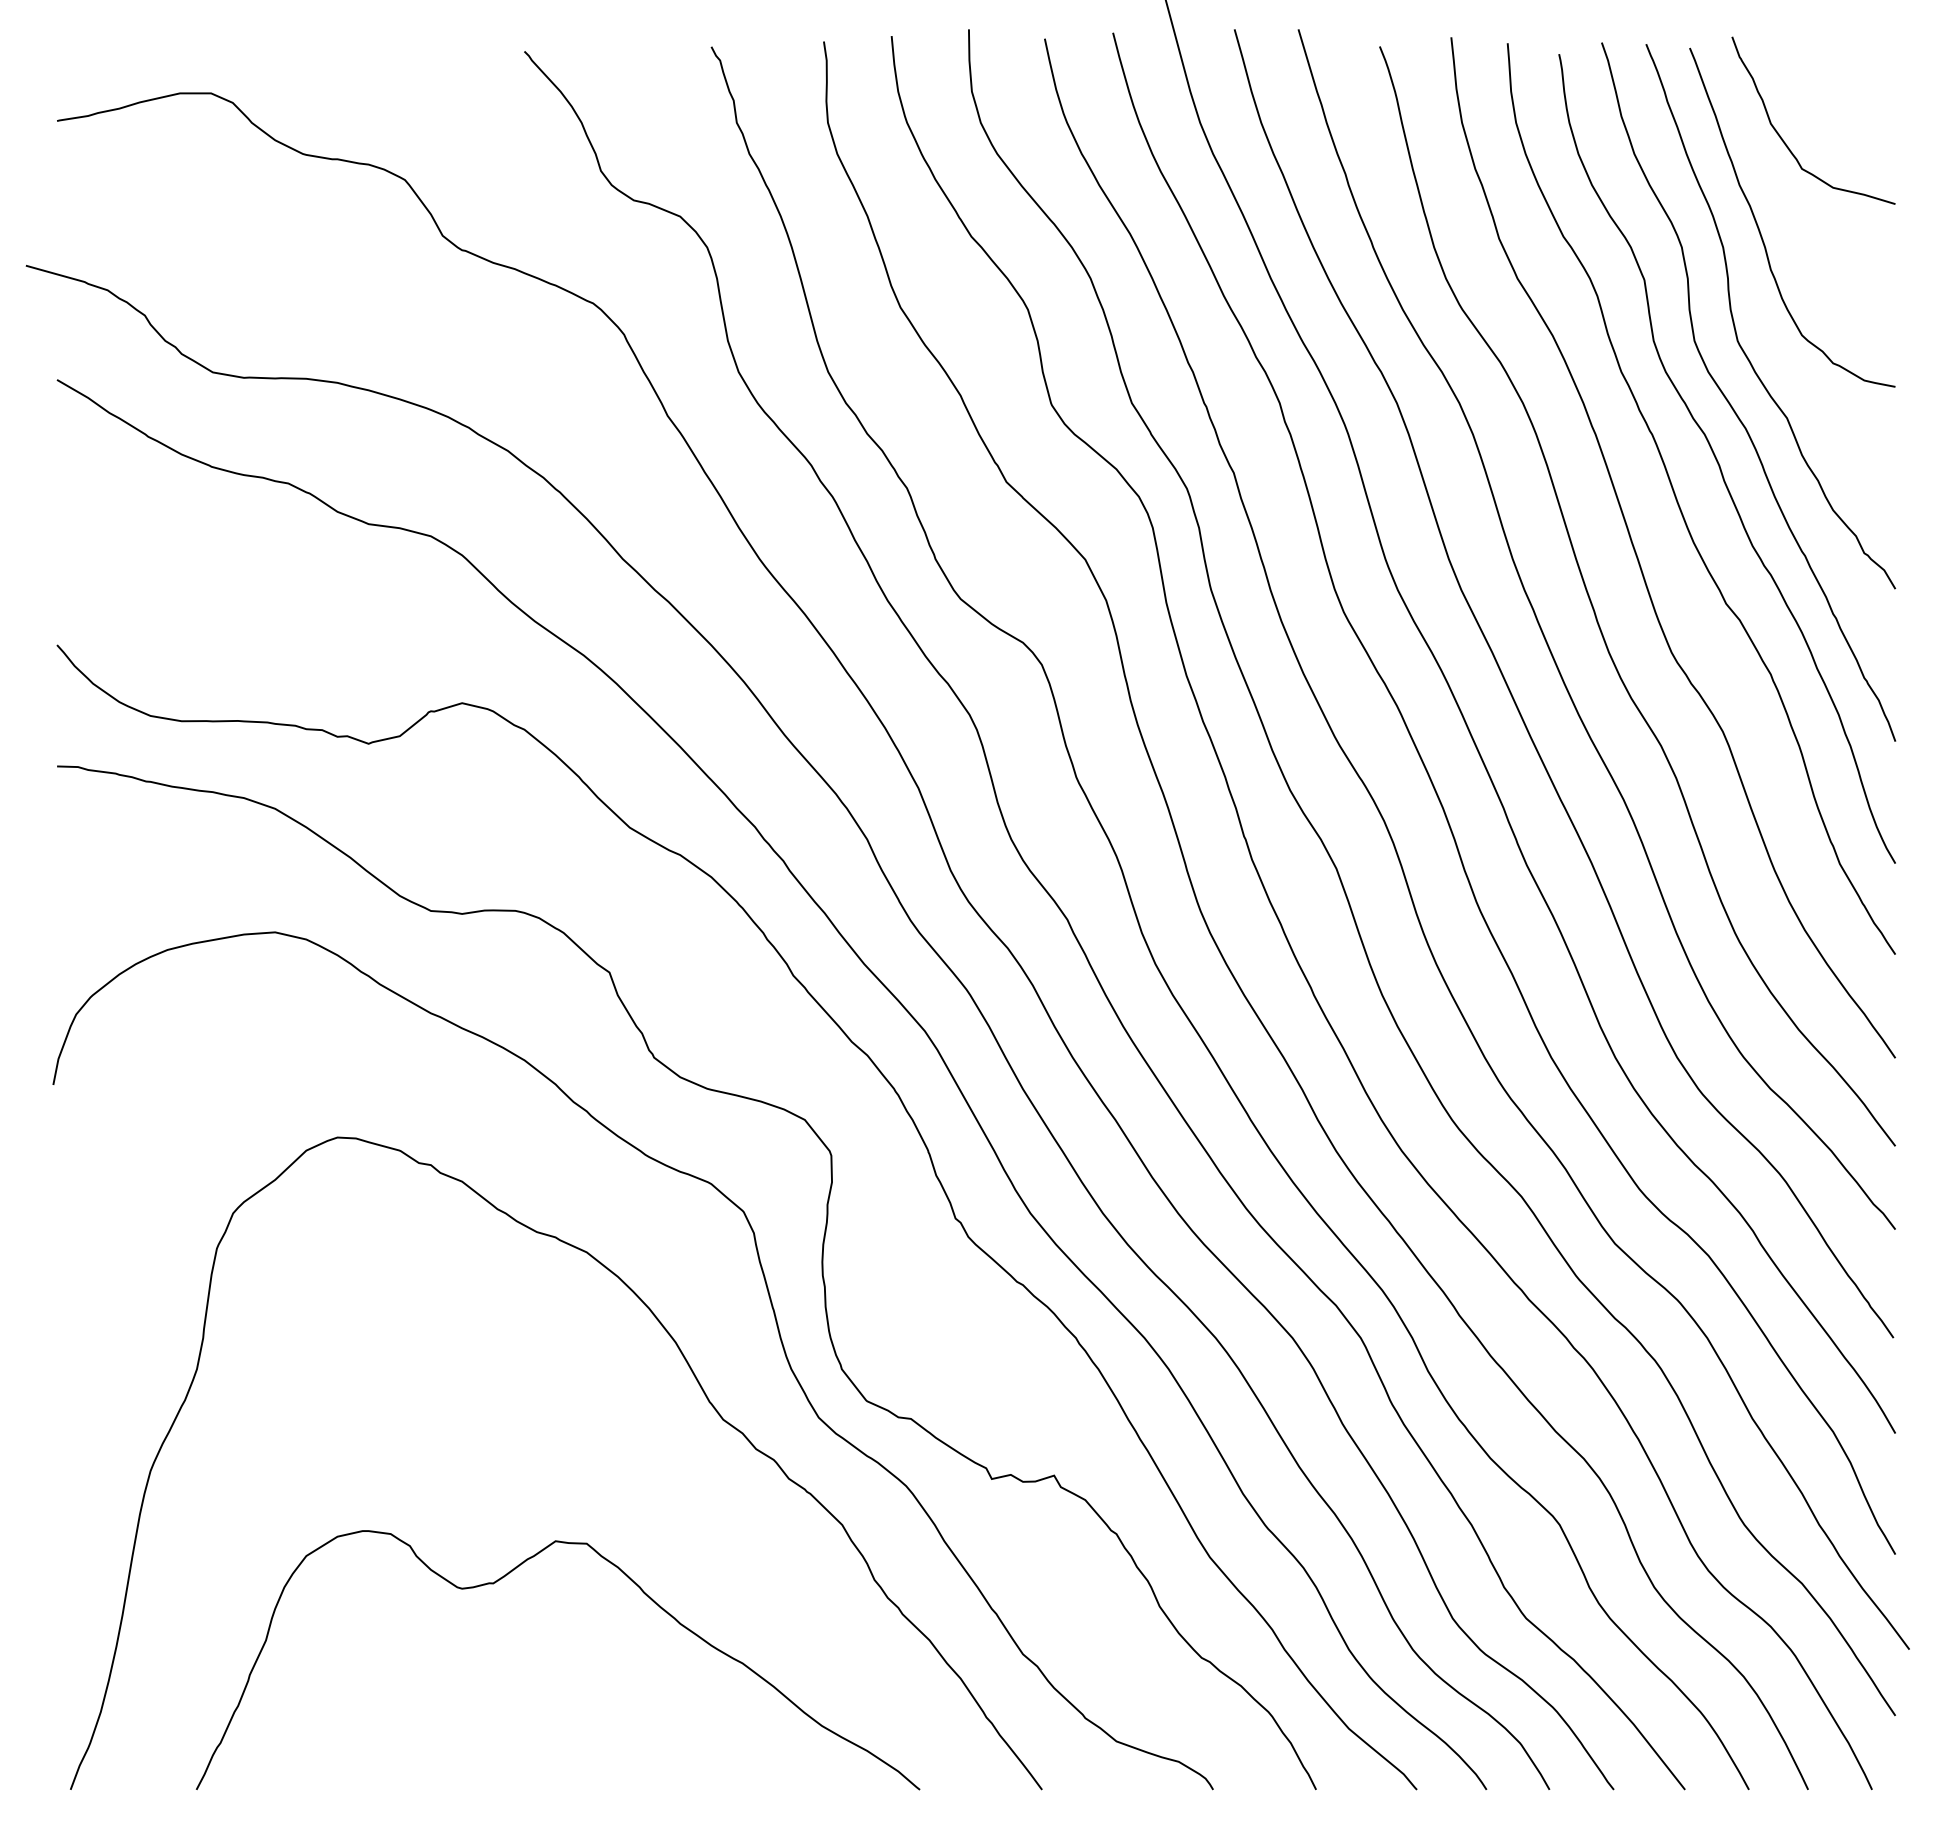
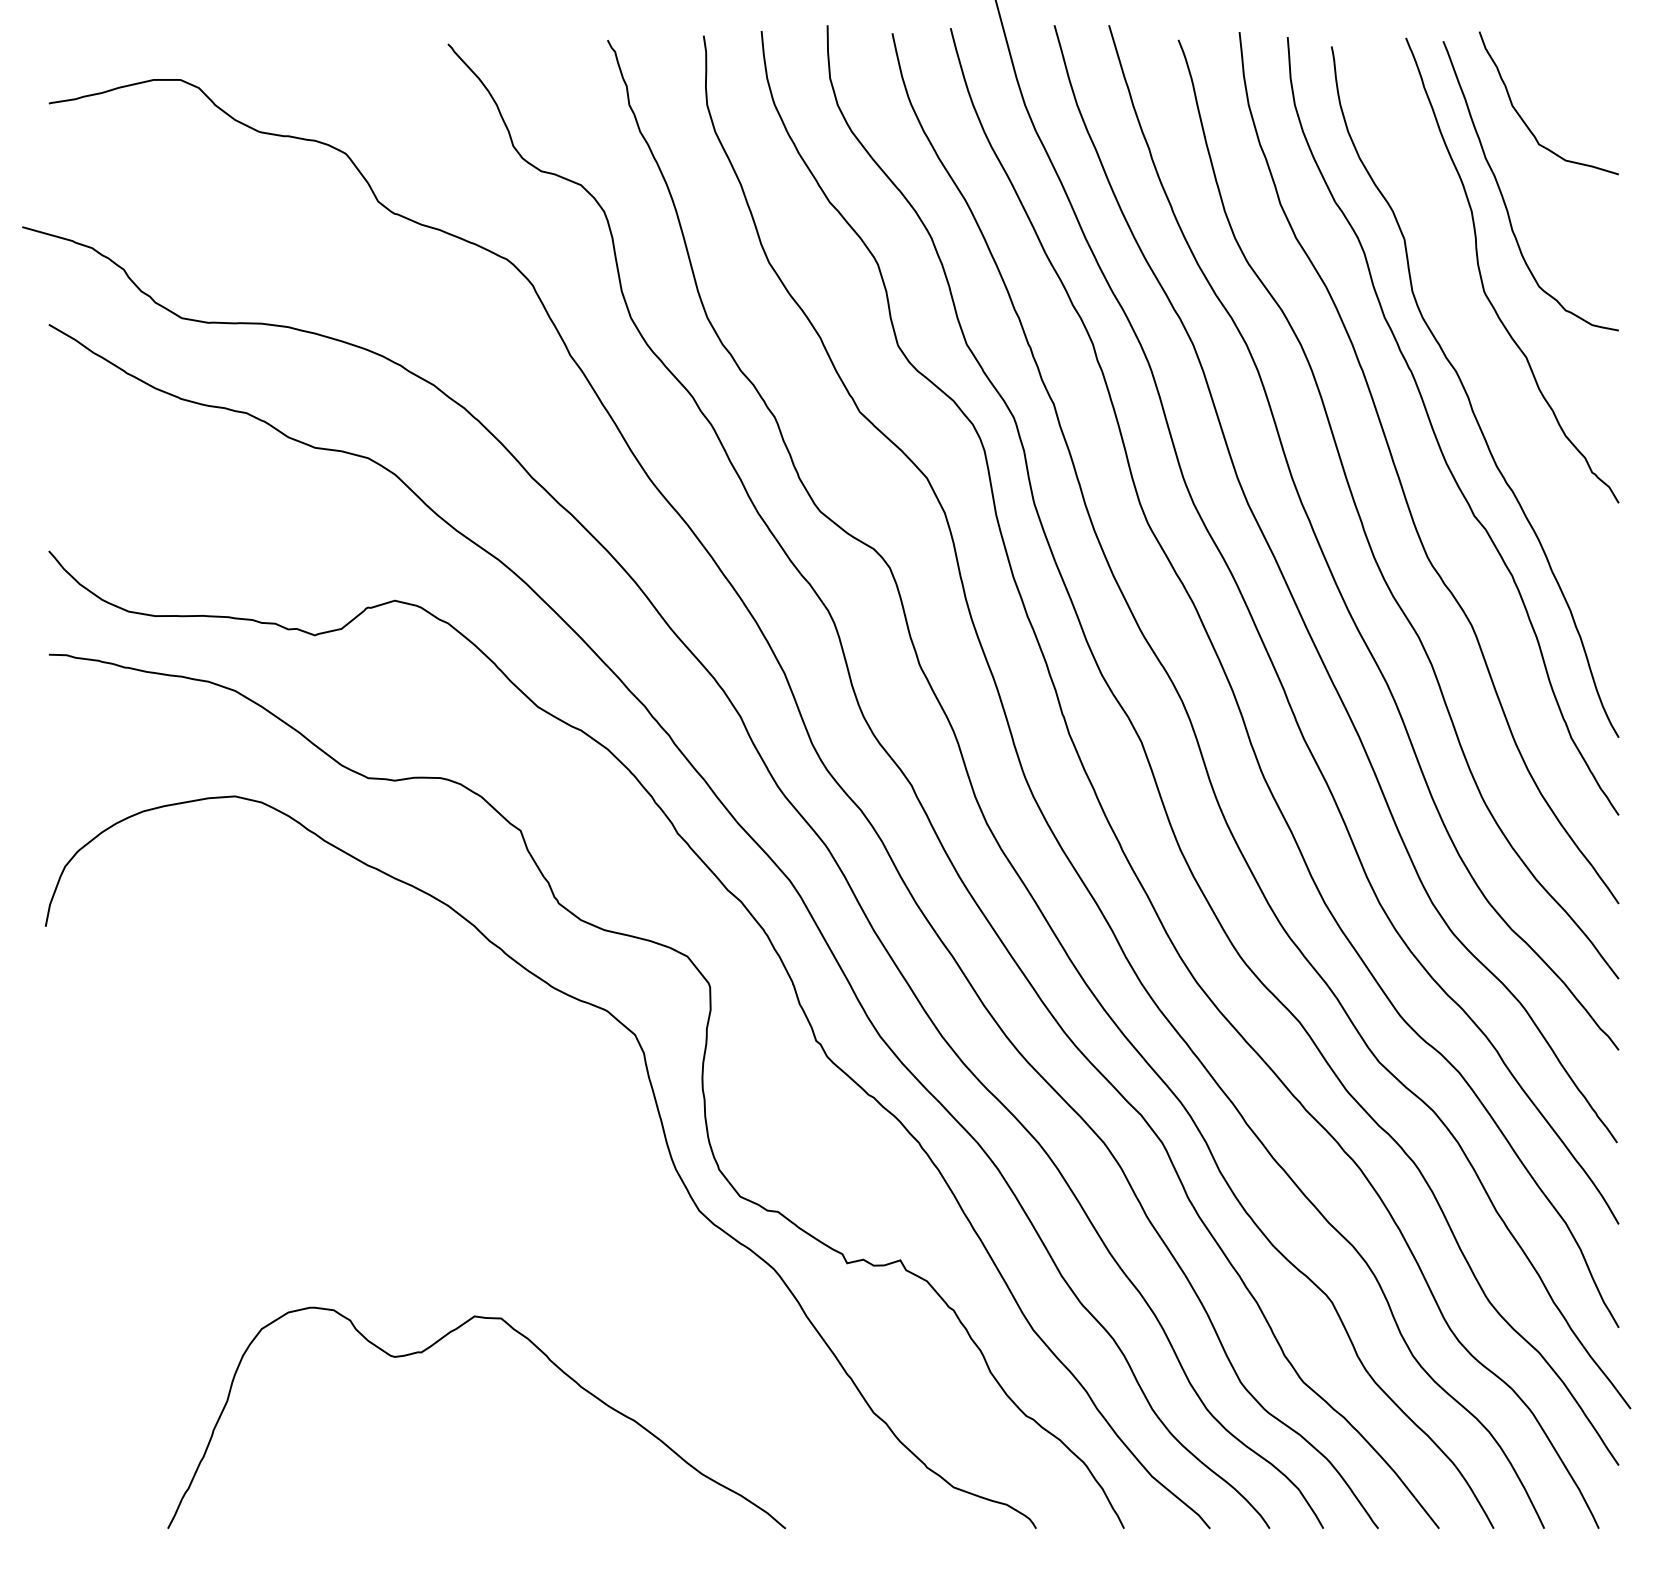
curve: (1731, 404) -> (1478, 345), removed
curve: (699, 1386) -> (597, 1184), removed

